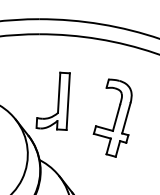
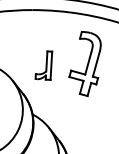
part: (52, 100) -> (43, 65), size x0.6
part: (112, 117) -> (84, 63), moved

